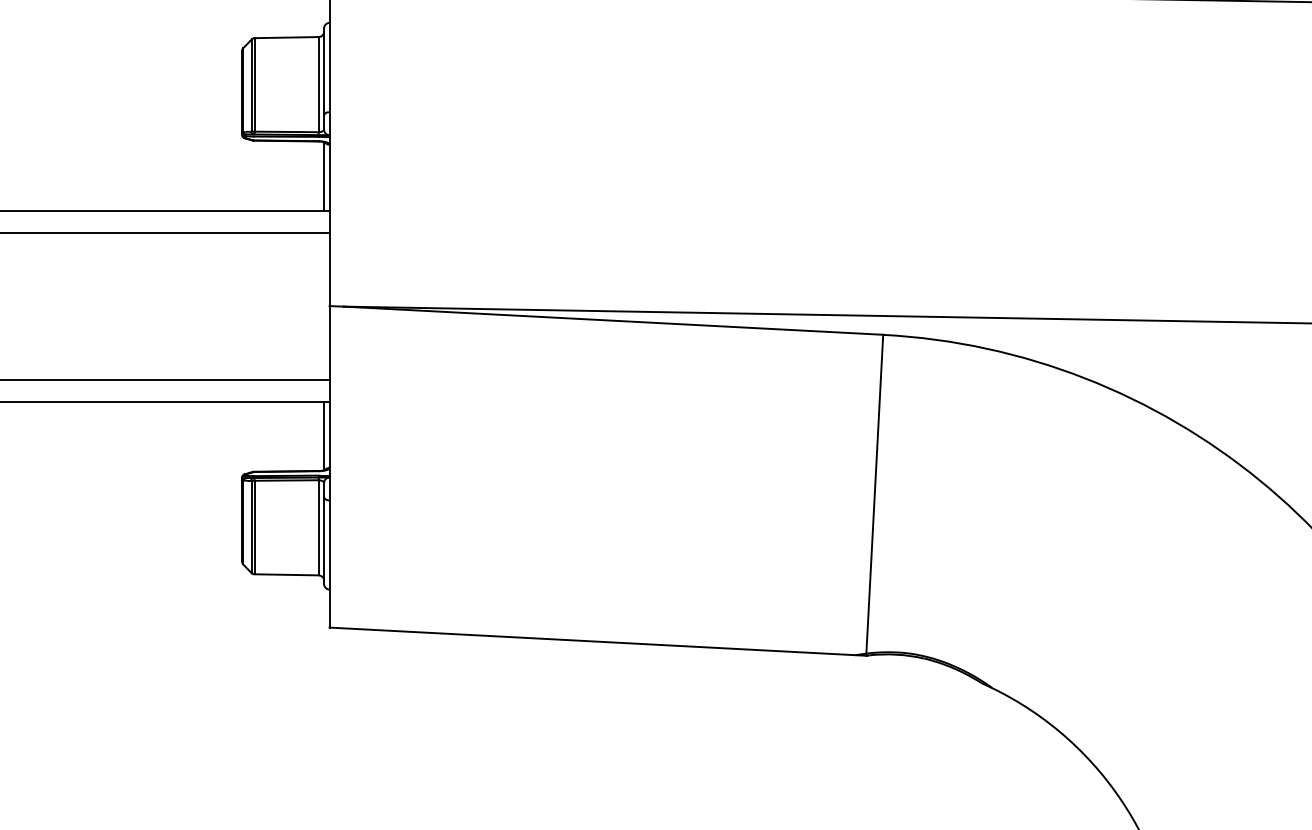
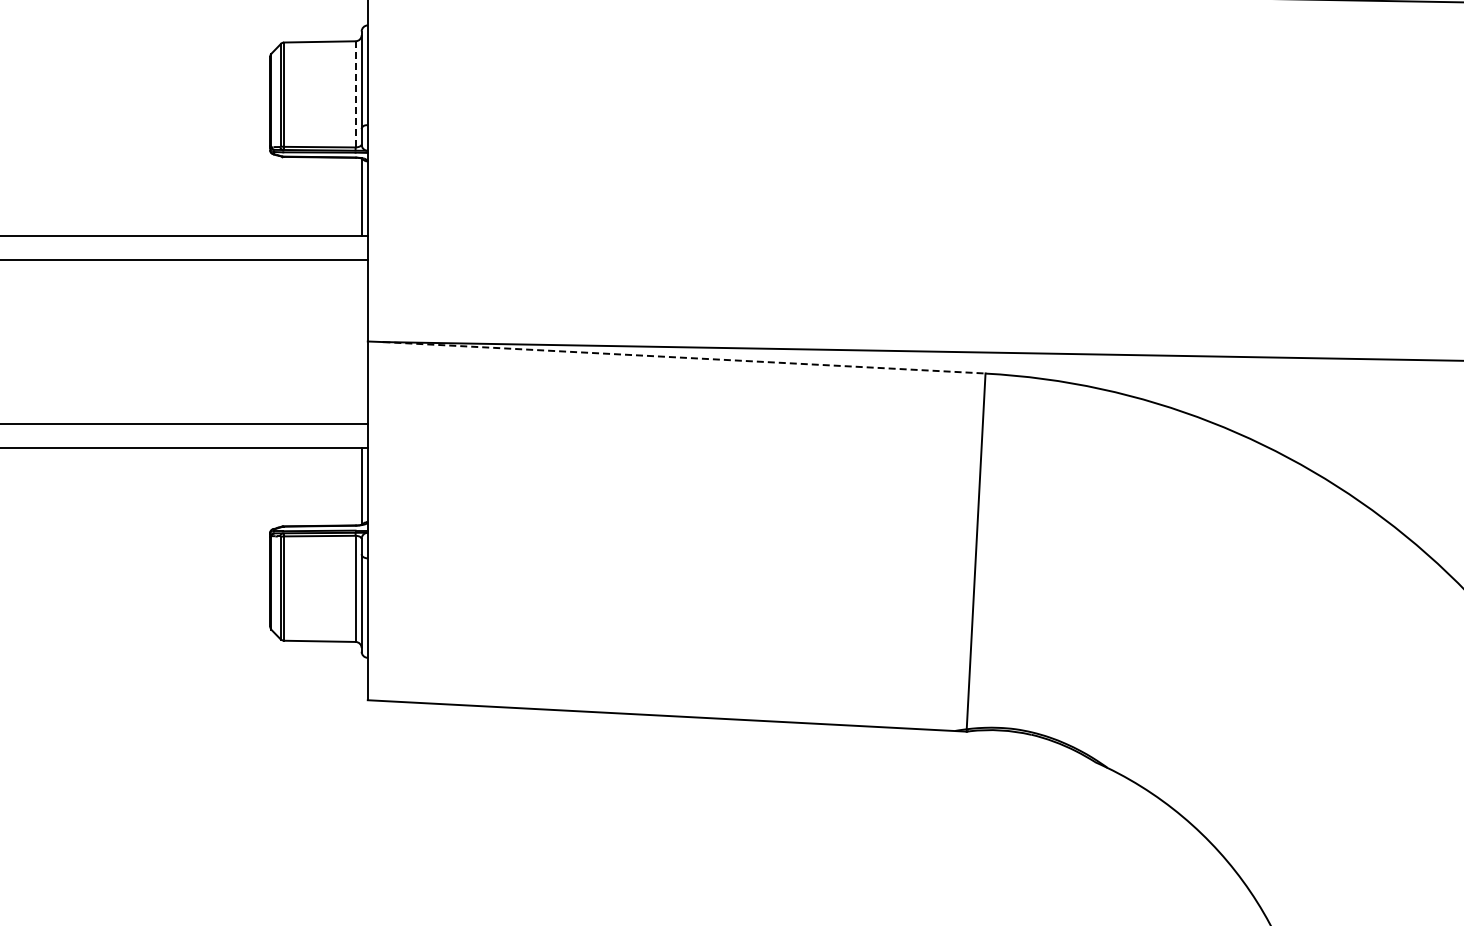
line: (318, 83) -> (355, 93), solid -> dashed
line: (613, 320) -> (684, 357), solid -> dashed

